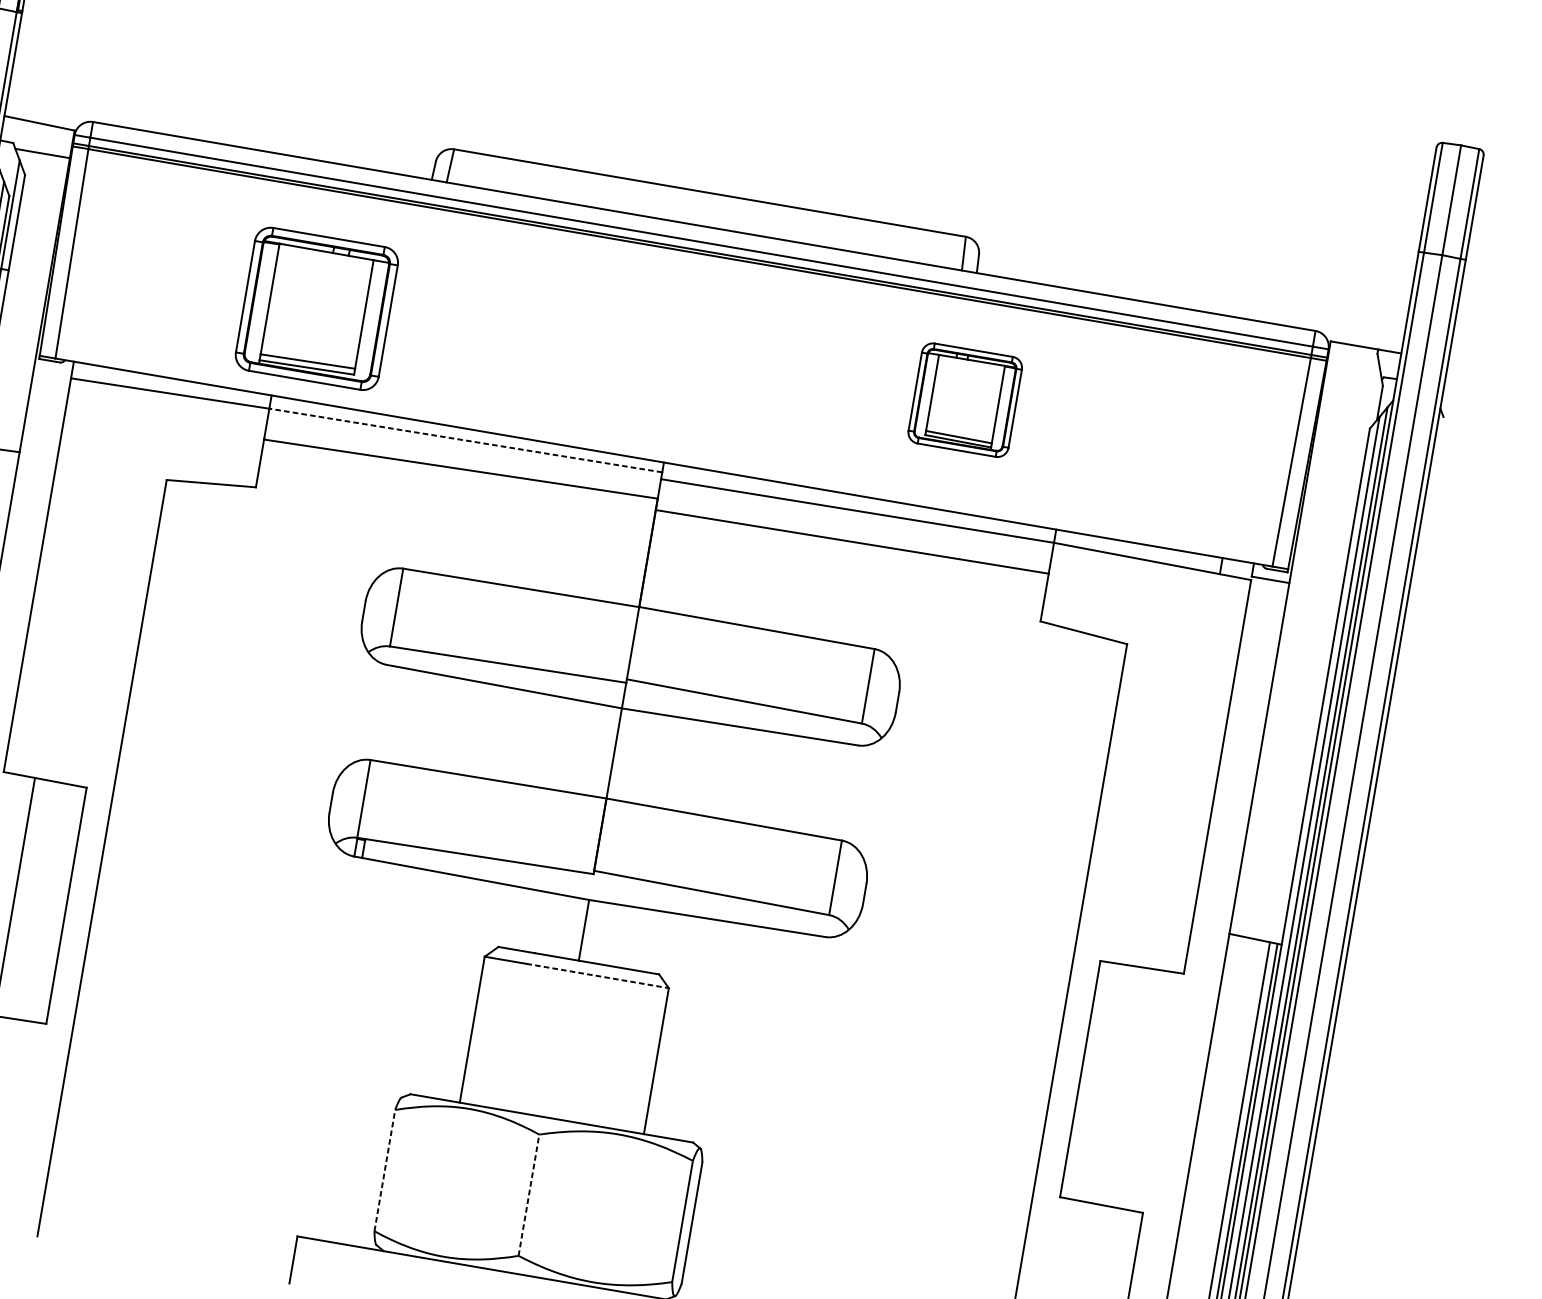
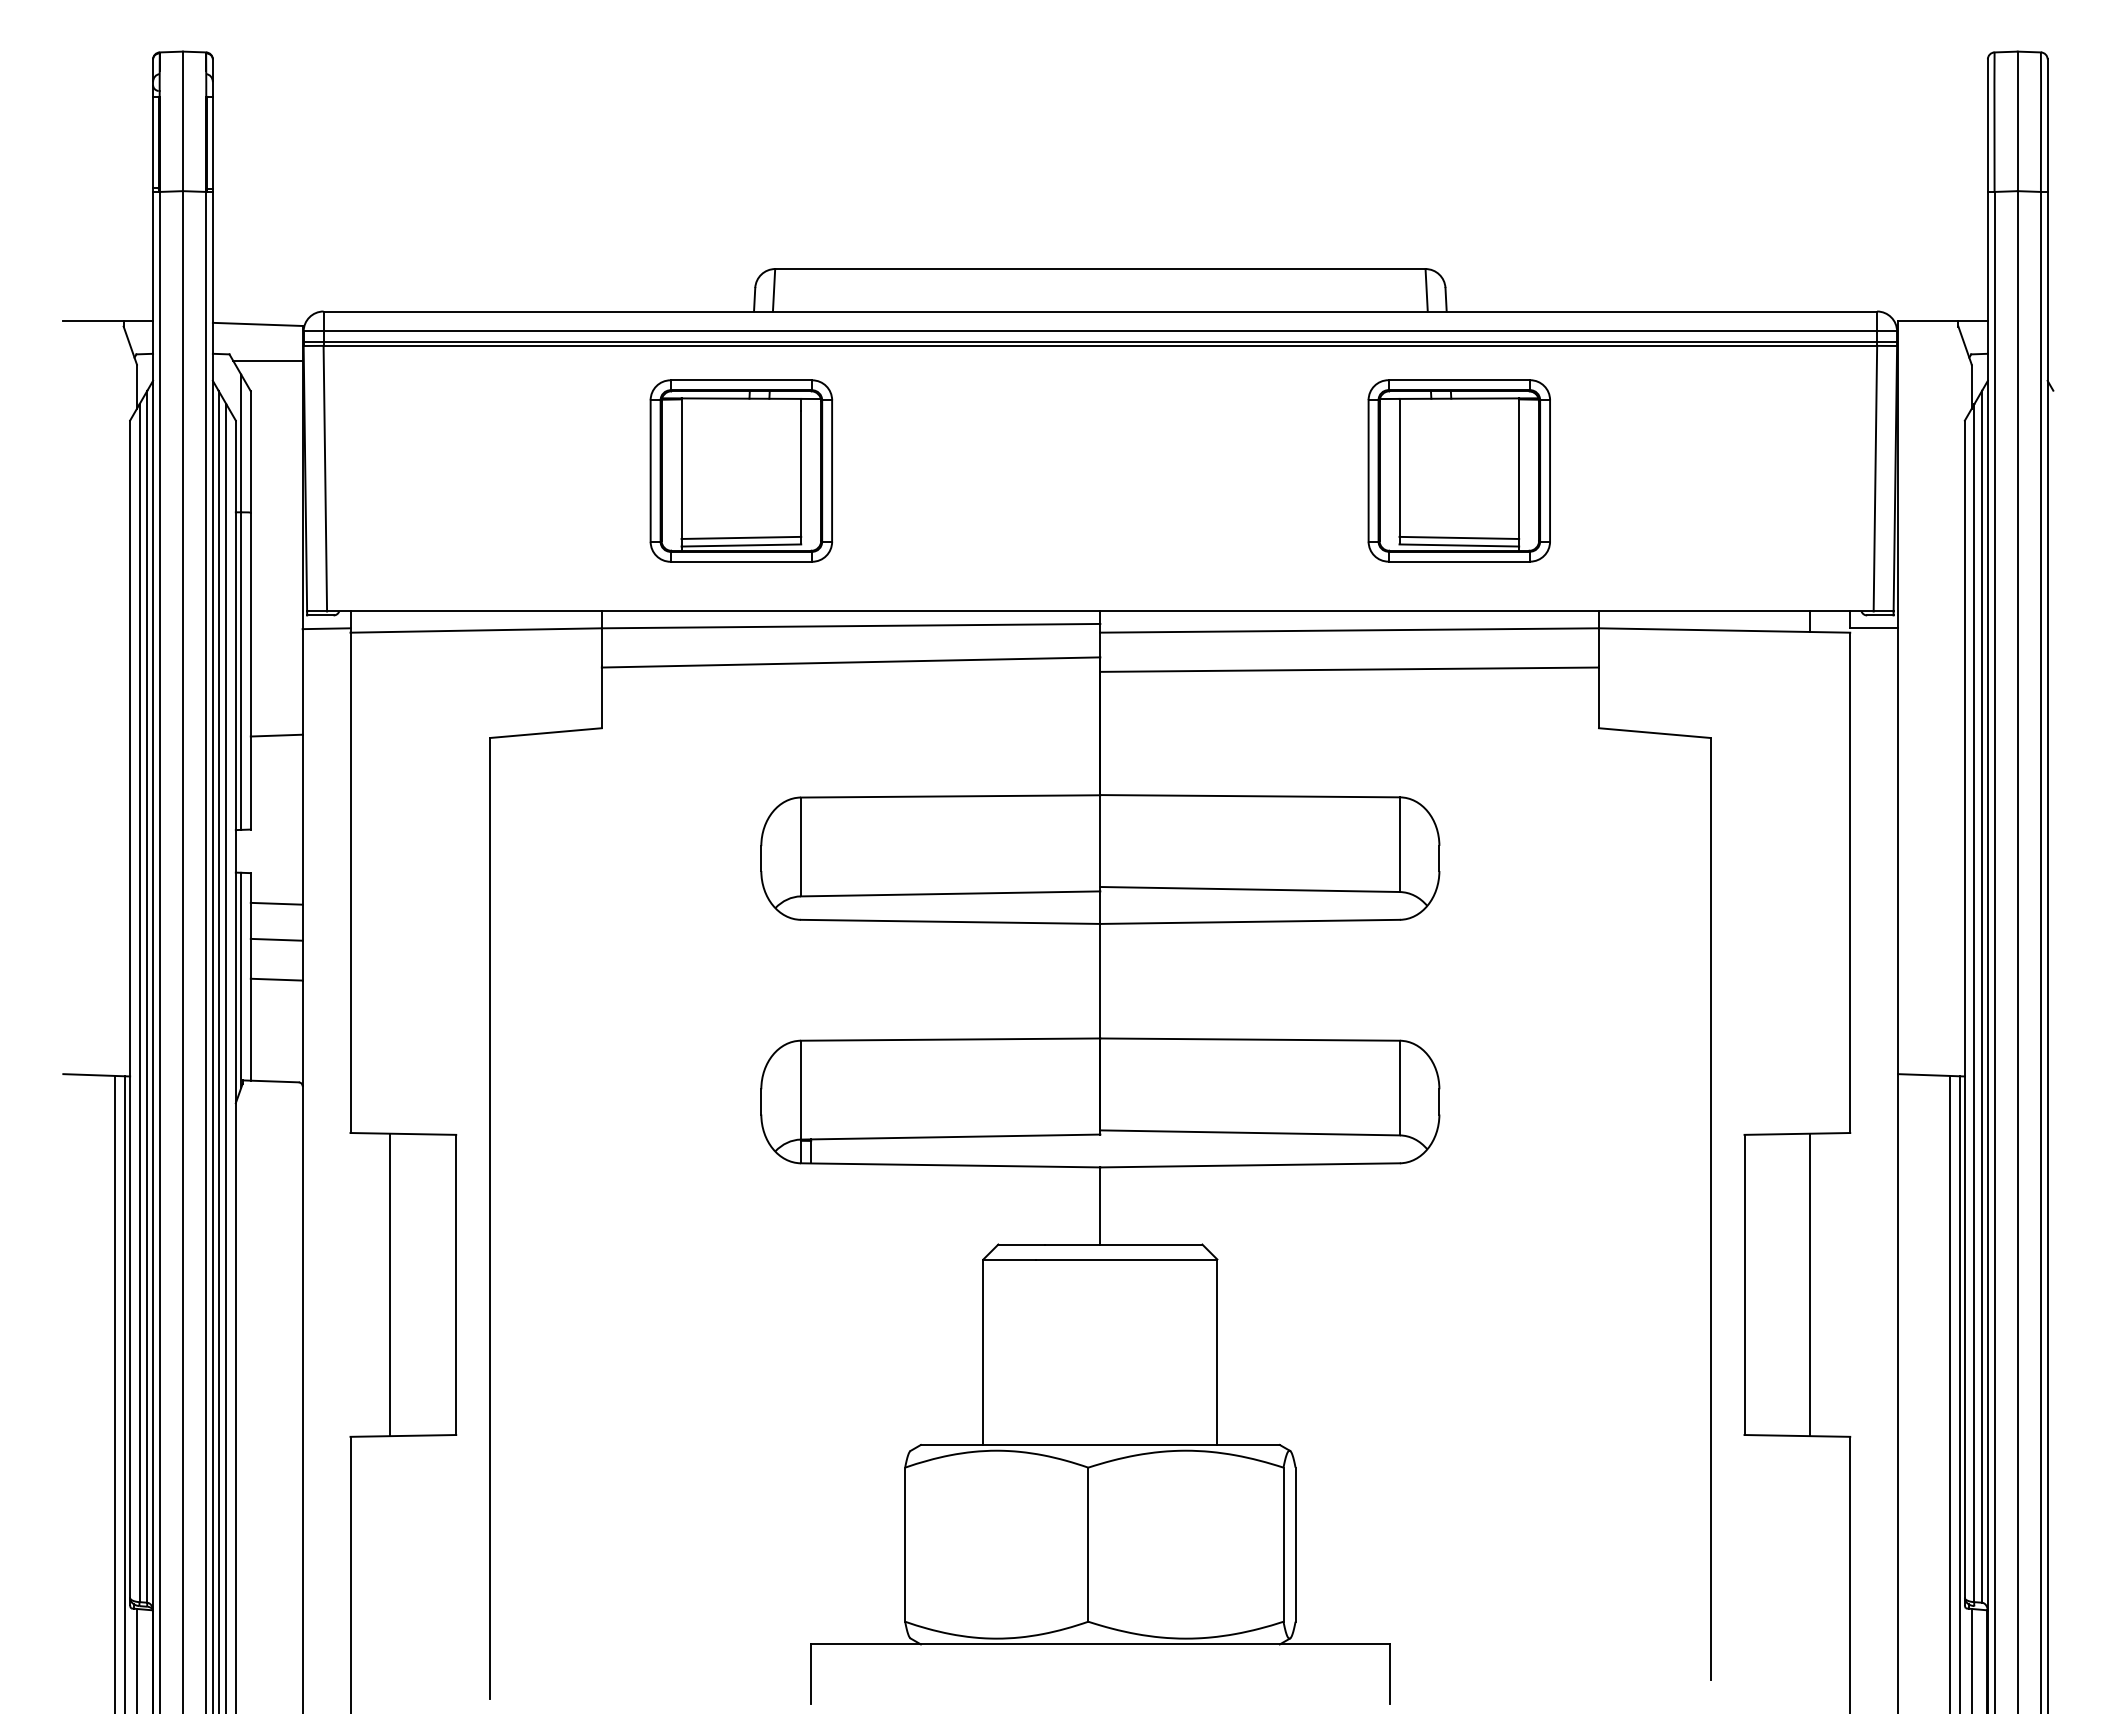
part: (317, 308) -> (741, 470), moved
line: (52, 371) -> (326, 628), added
part: (964, 399) -> (1458, 470), size x1.43
line: (465, 440) -> (850, 626), dashed -> solid
line: (598, 976) -> (1127, 1259), dashed -> solid
line: (1132, 1087) -> (1810, 1284), added
line: (385, 1170) -> (905, 1544), dashed -> solid
line: (529, 1195) -> (1088, 1544), dashed -> solid

